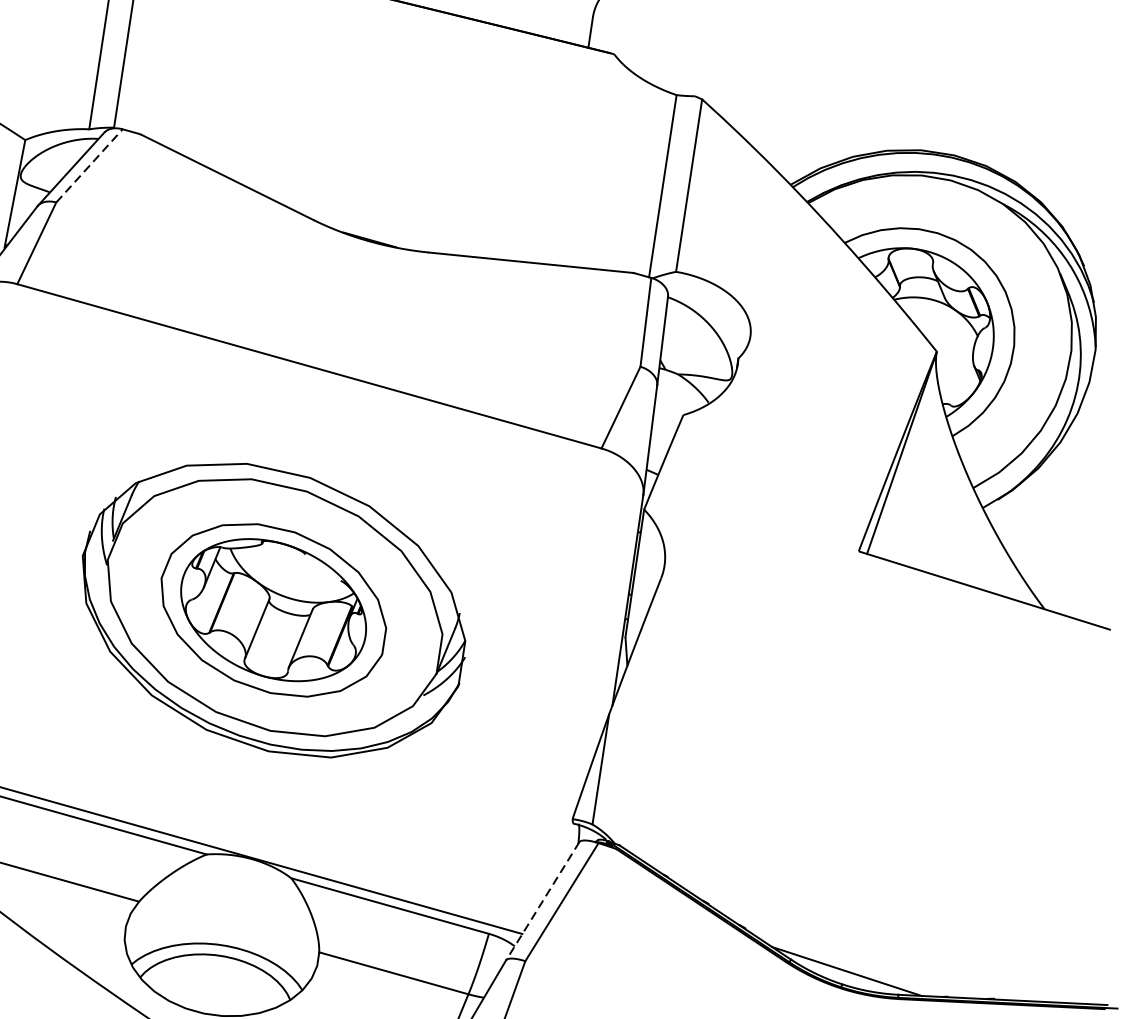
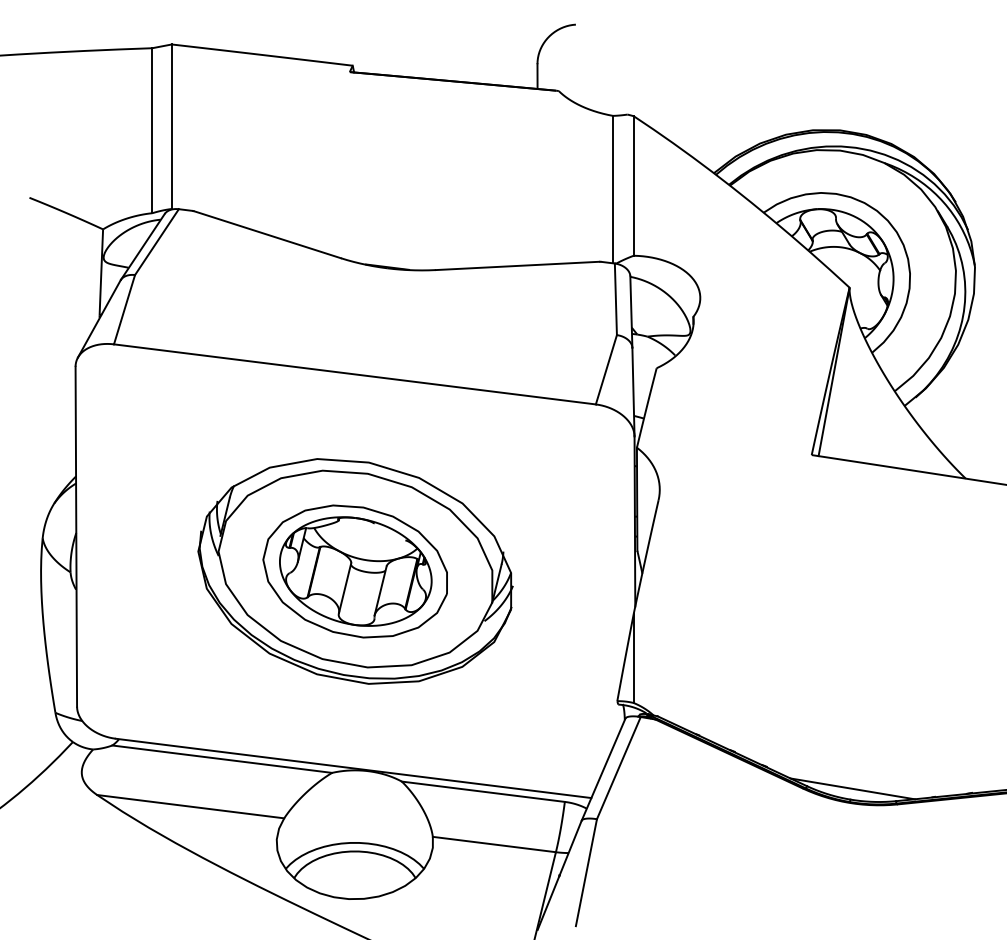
line: (88, 166) -> (156, 242), dashed -> solid
line: (542, 900) -> (603, 769), dashed -> solid

